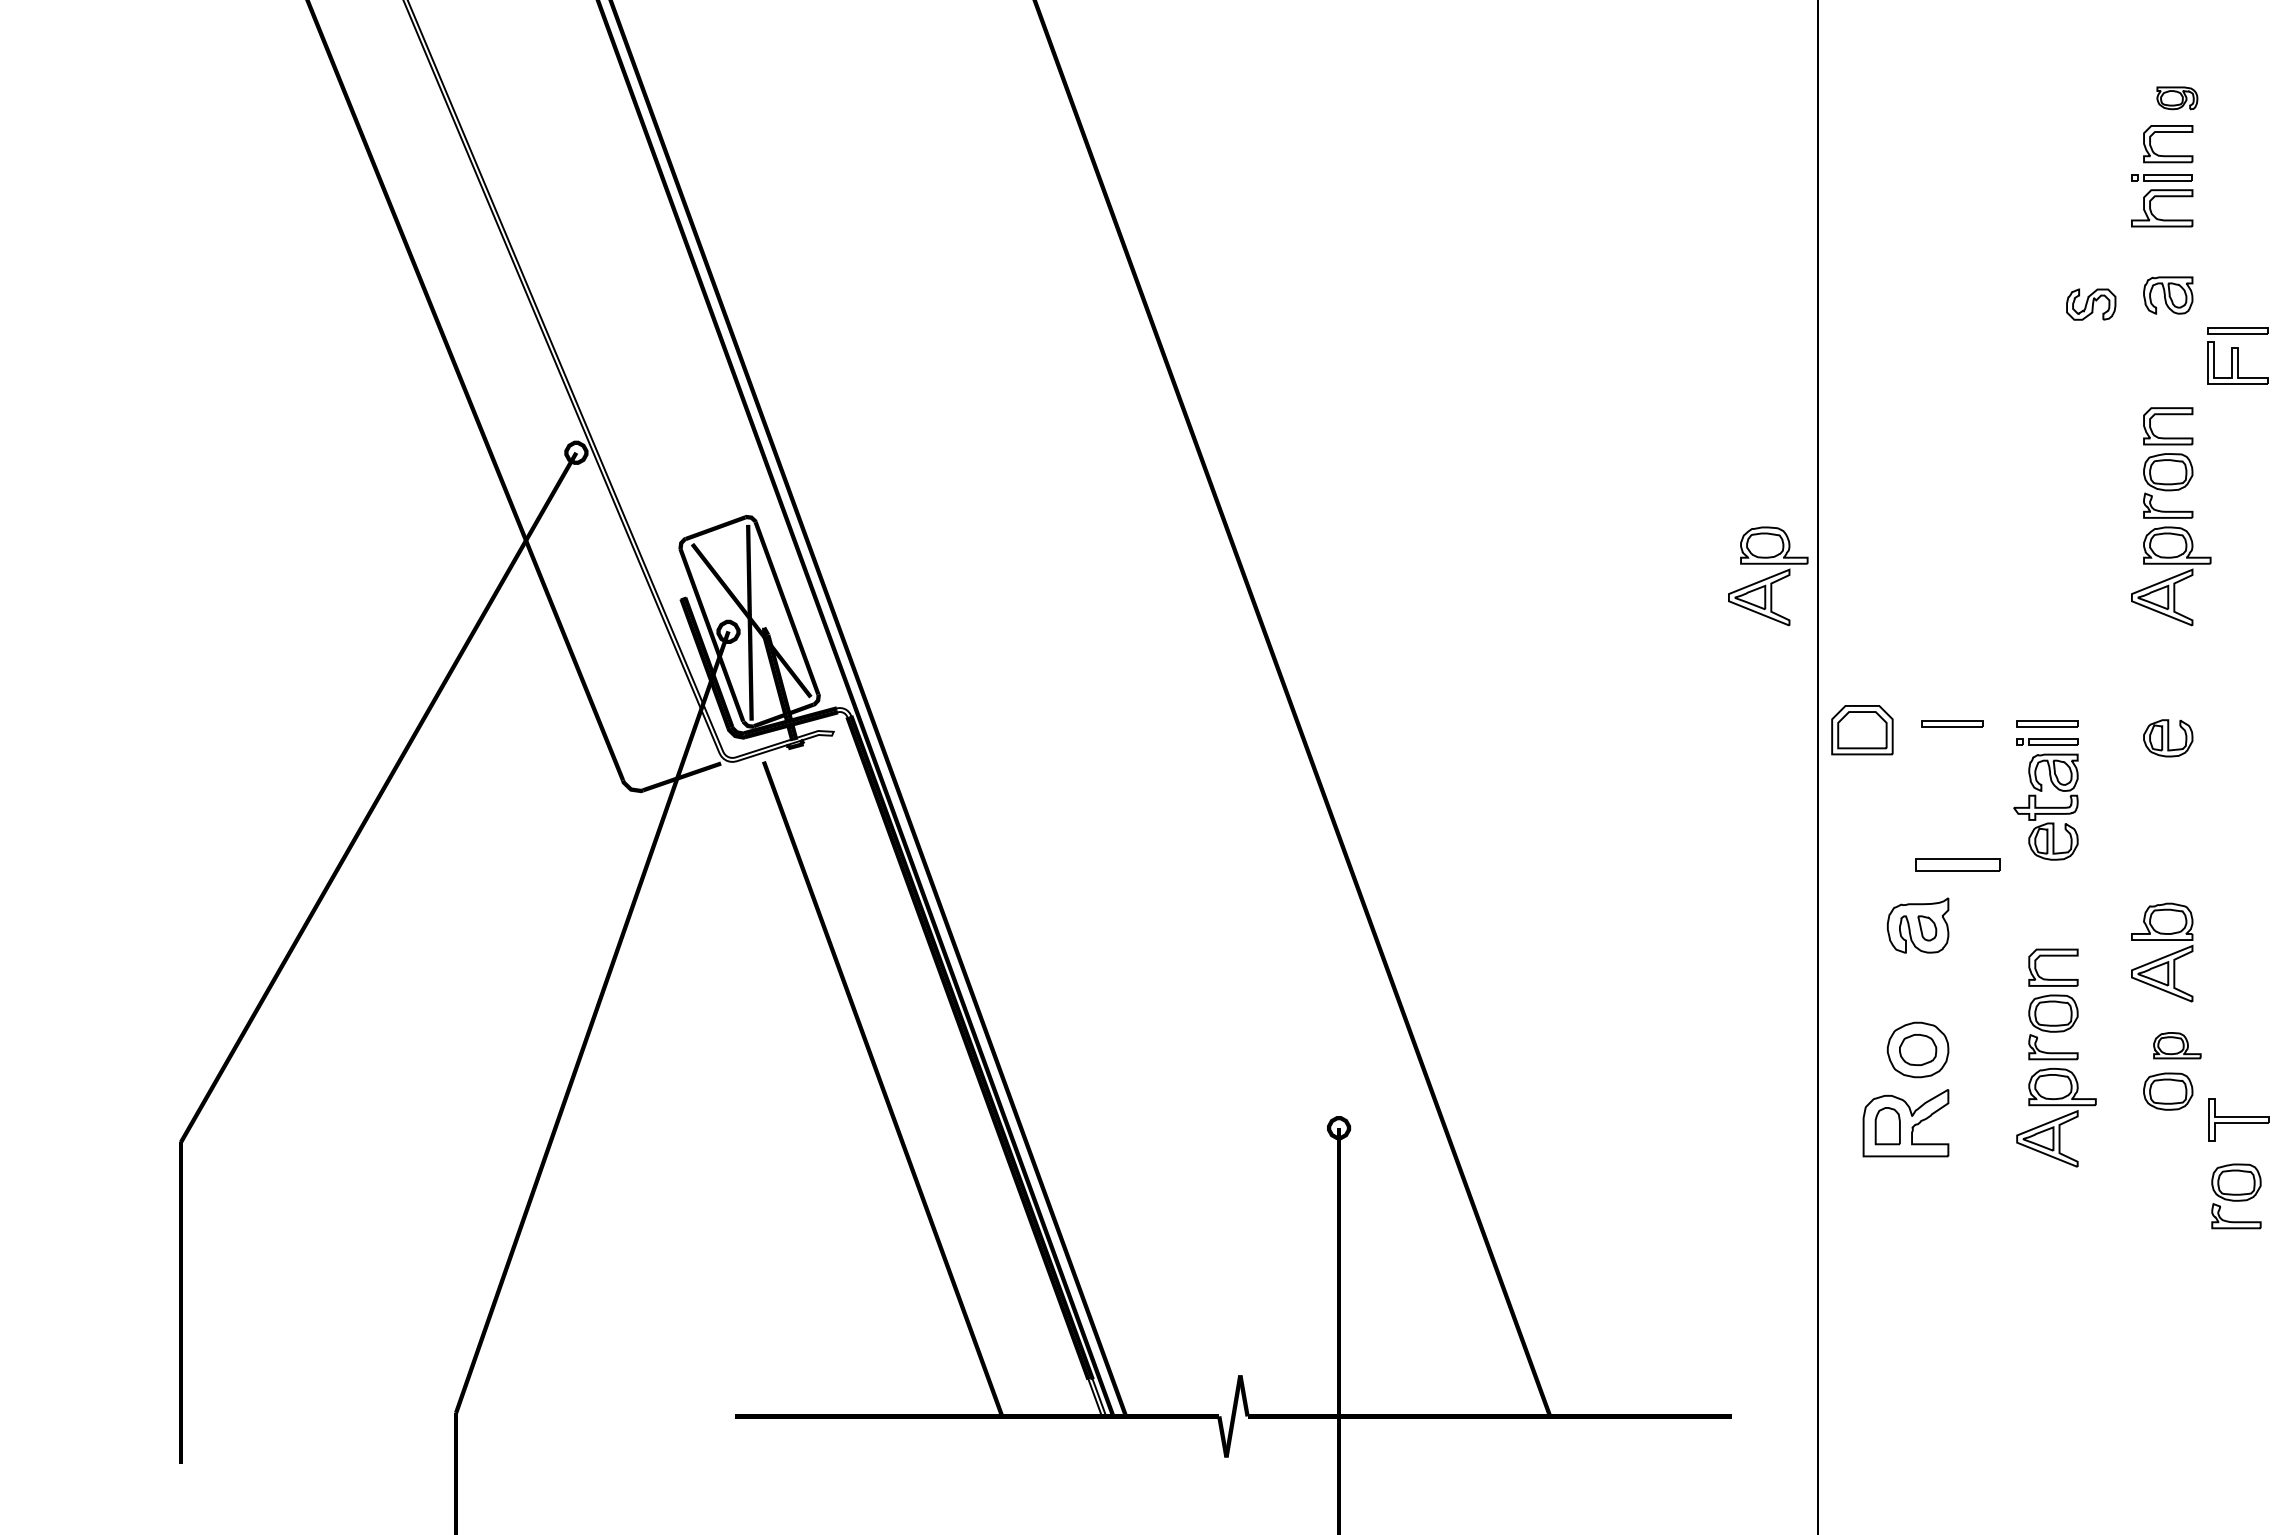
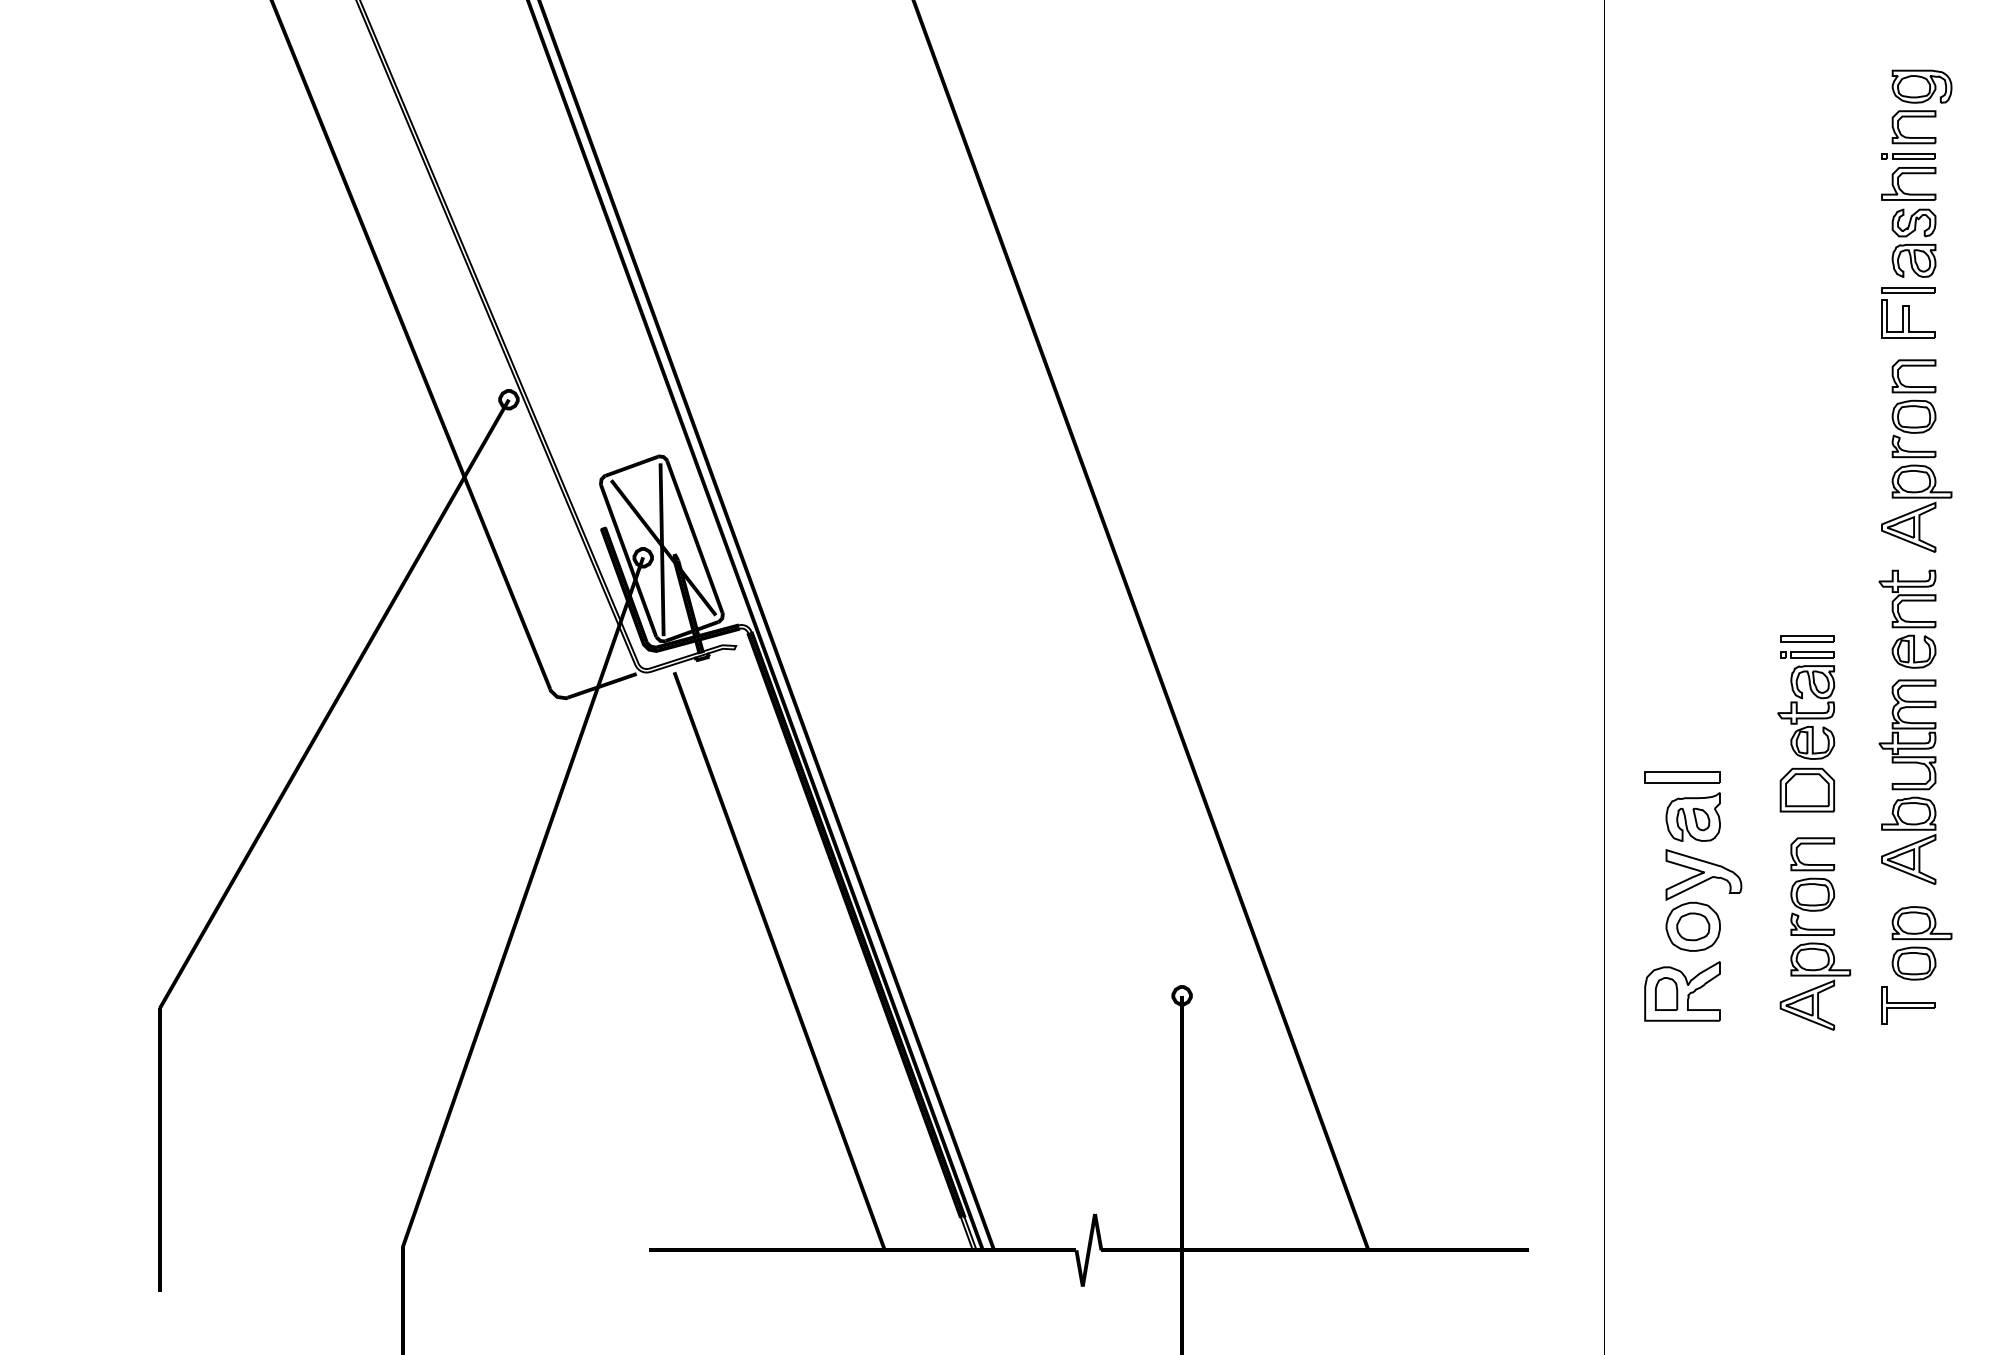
part: (2177, 98) -> (1922, 86), size x1.67
part: (2091, 304) -> (1914, 222), moved
part: (2237, 355) -> (1908, 312), moved
part: (1768, 576) -> (1561, 508), removed
part: (2160, 678) -> (1907, 598), added
part: (1952, 723) -> (1723, 638), removed
part: (1862, 730) -> (1807, 790), moved
part: (2160, 831) -> (1907, 733), added
part: (1957, 864) -> (1682, 777), moved
part: (1929, 991) -> (1703, 875), added
part: (2177, 1045) -> (1922, 922), size x1.43
part: (2238, 1119) -> (1908, 1004), moved
part: (2236, 1196) -> (1974, 1056), removed

